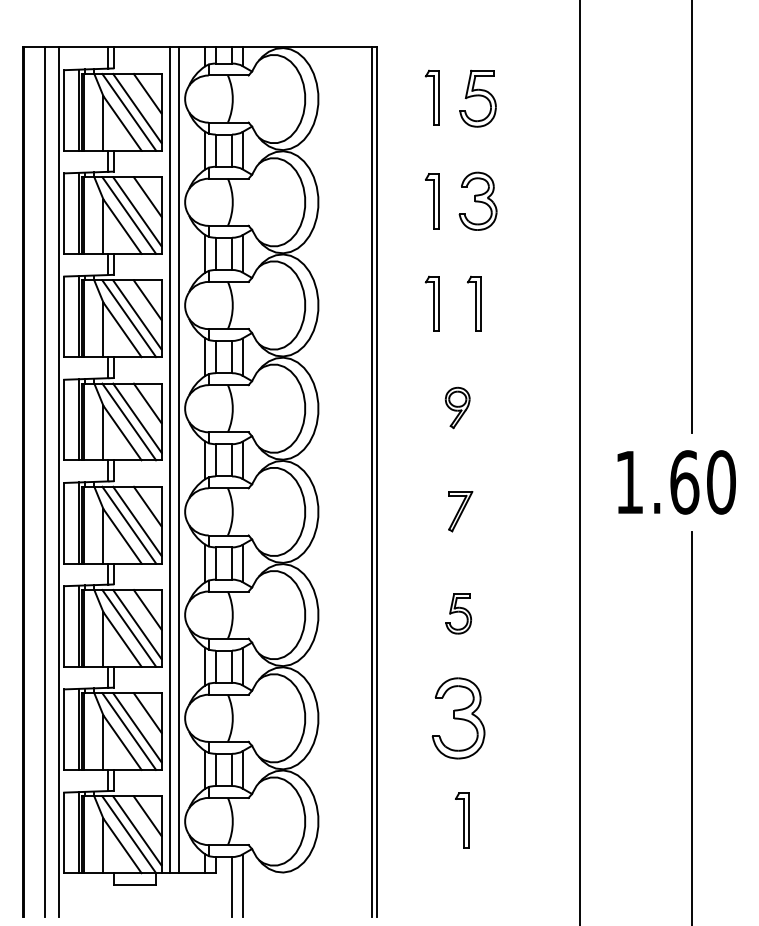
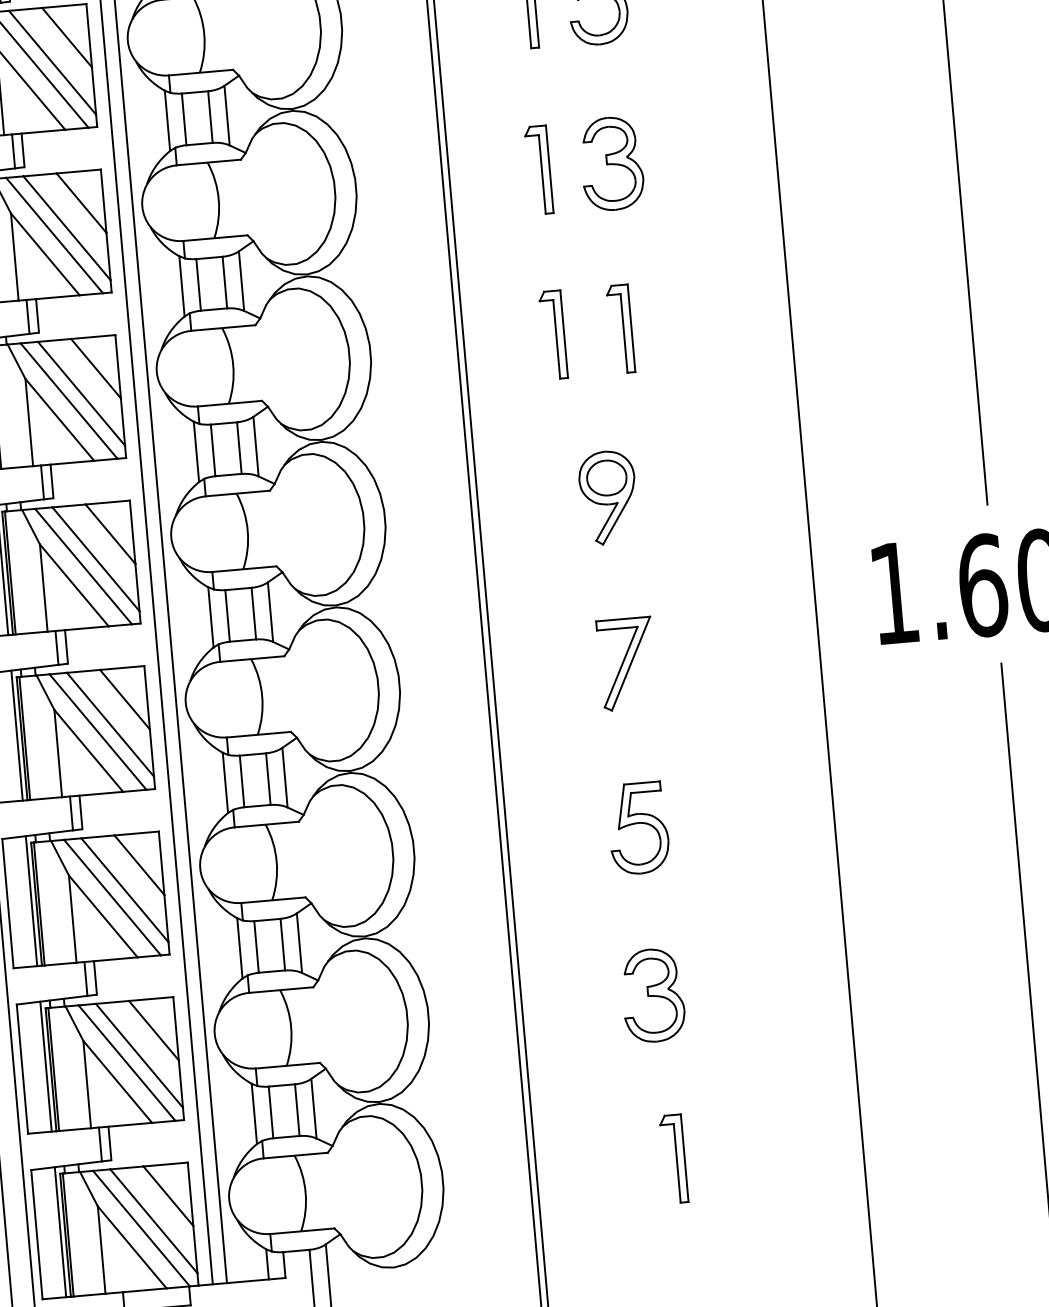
part: (457, 407) -> (607, 497), size x1.43
part: (460, 511) -> (627, 663), size x1.43
part: (458, 613) -> (638, 827), size x1.43
part: (458, 717) -> (653, 994), size x0.71

